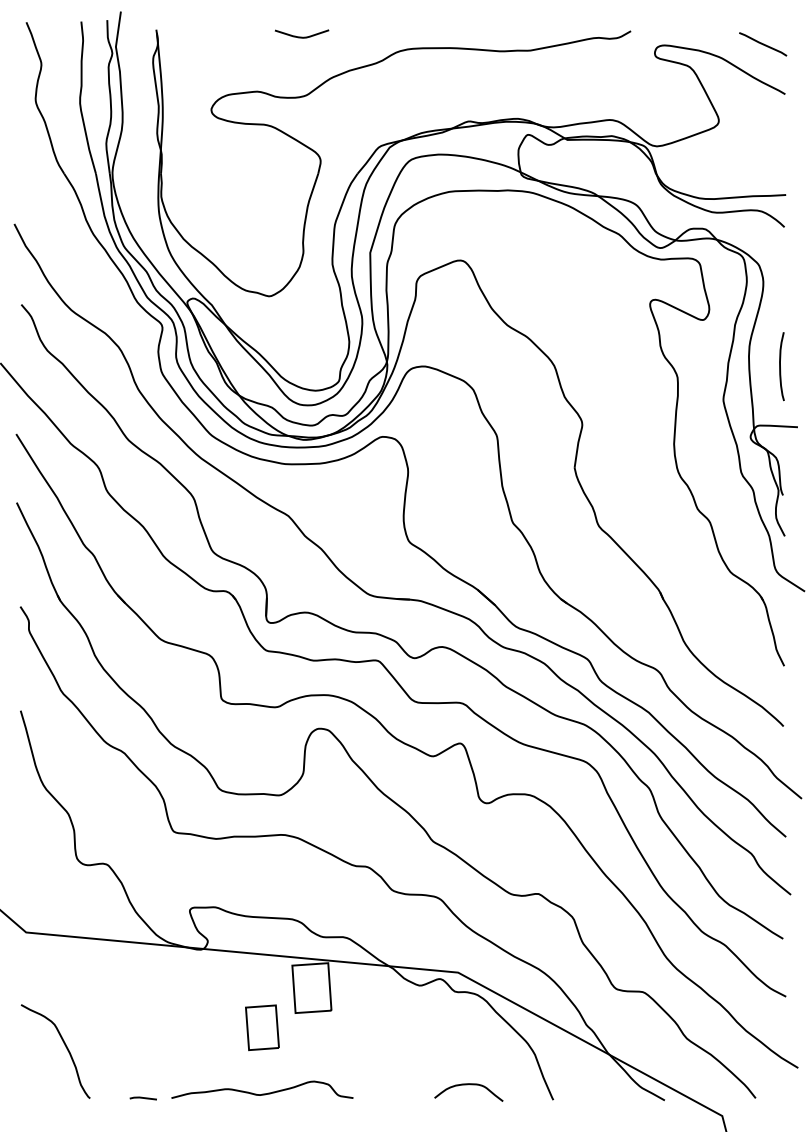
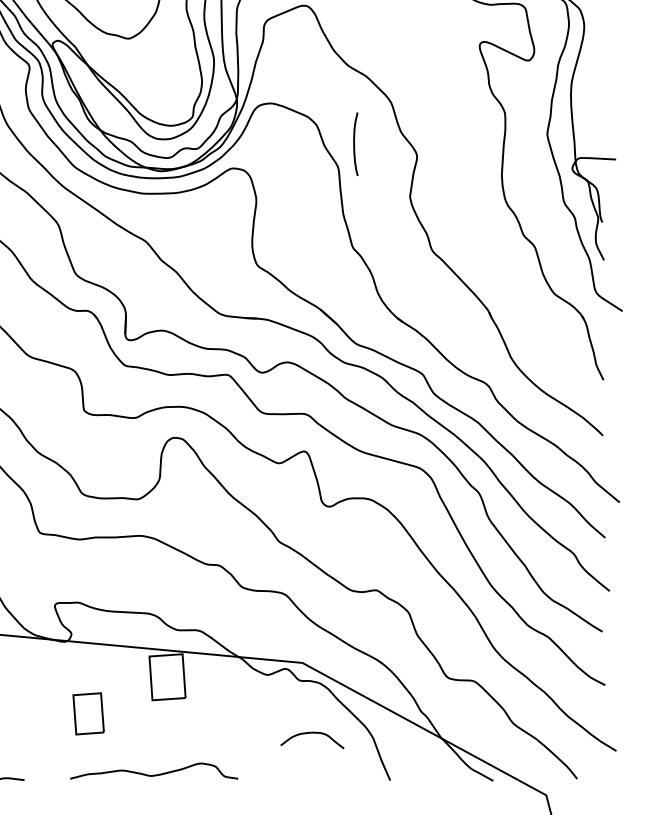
curve: (780, 366) -> (354, 144), moved
part: (262, 1027) -> (88, 713), moved
curve: (468, 1085) -> (312, 733), moved
curve: (262, 1093) -> (154, 774), moved

